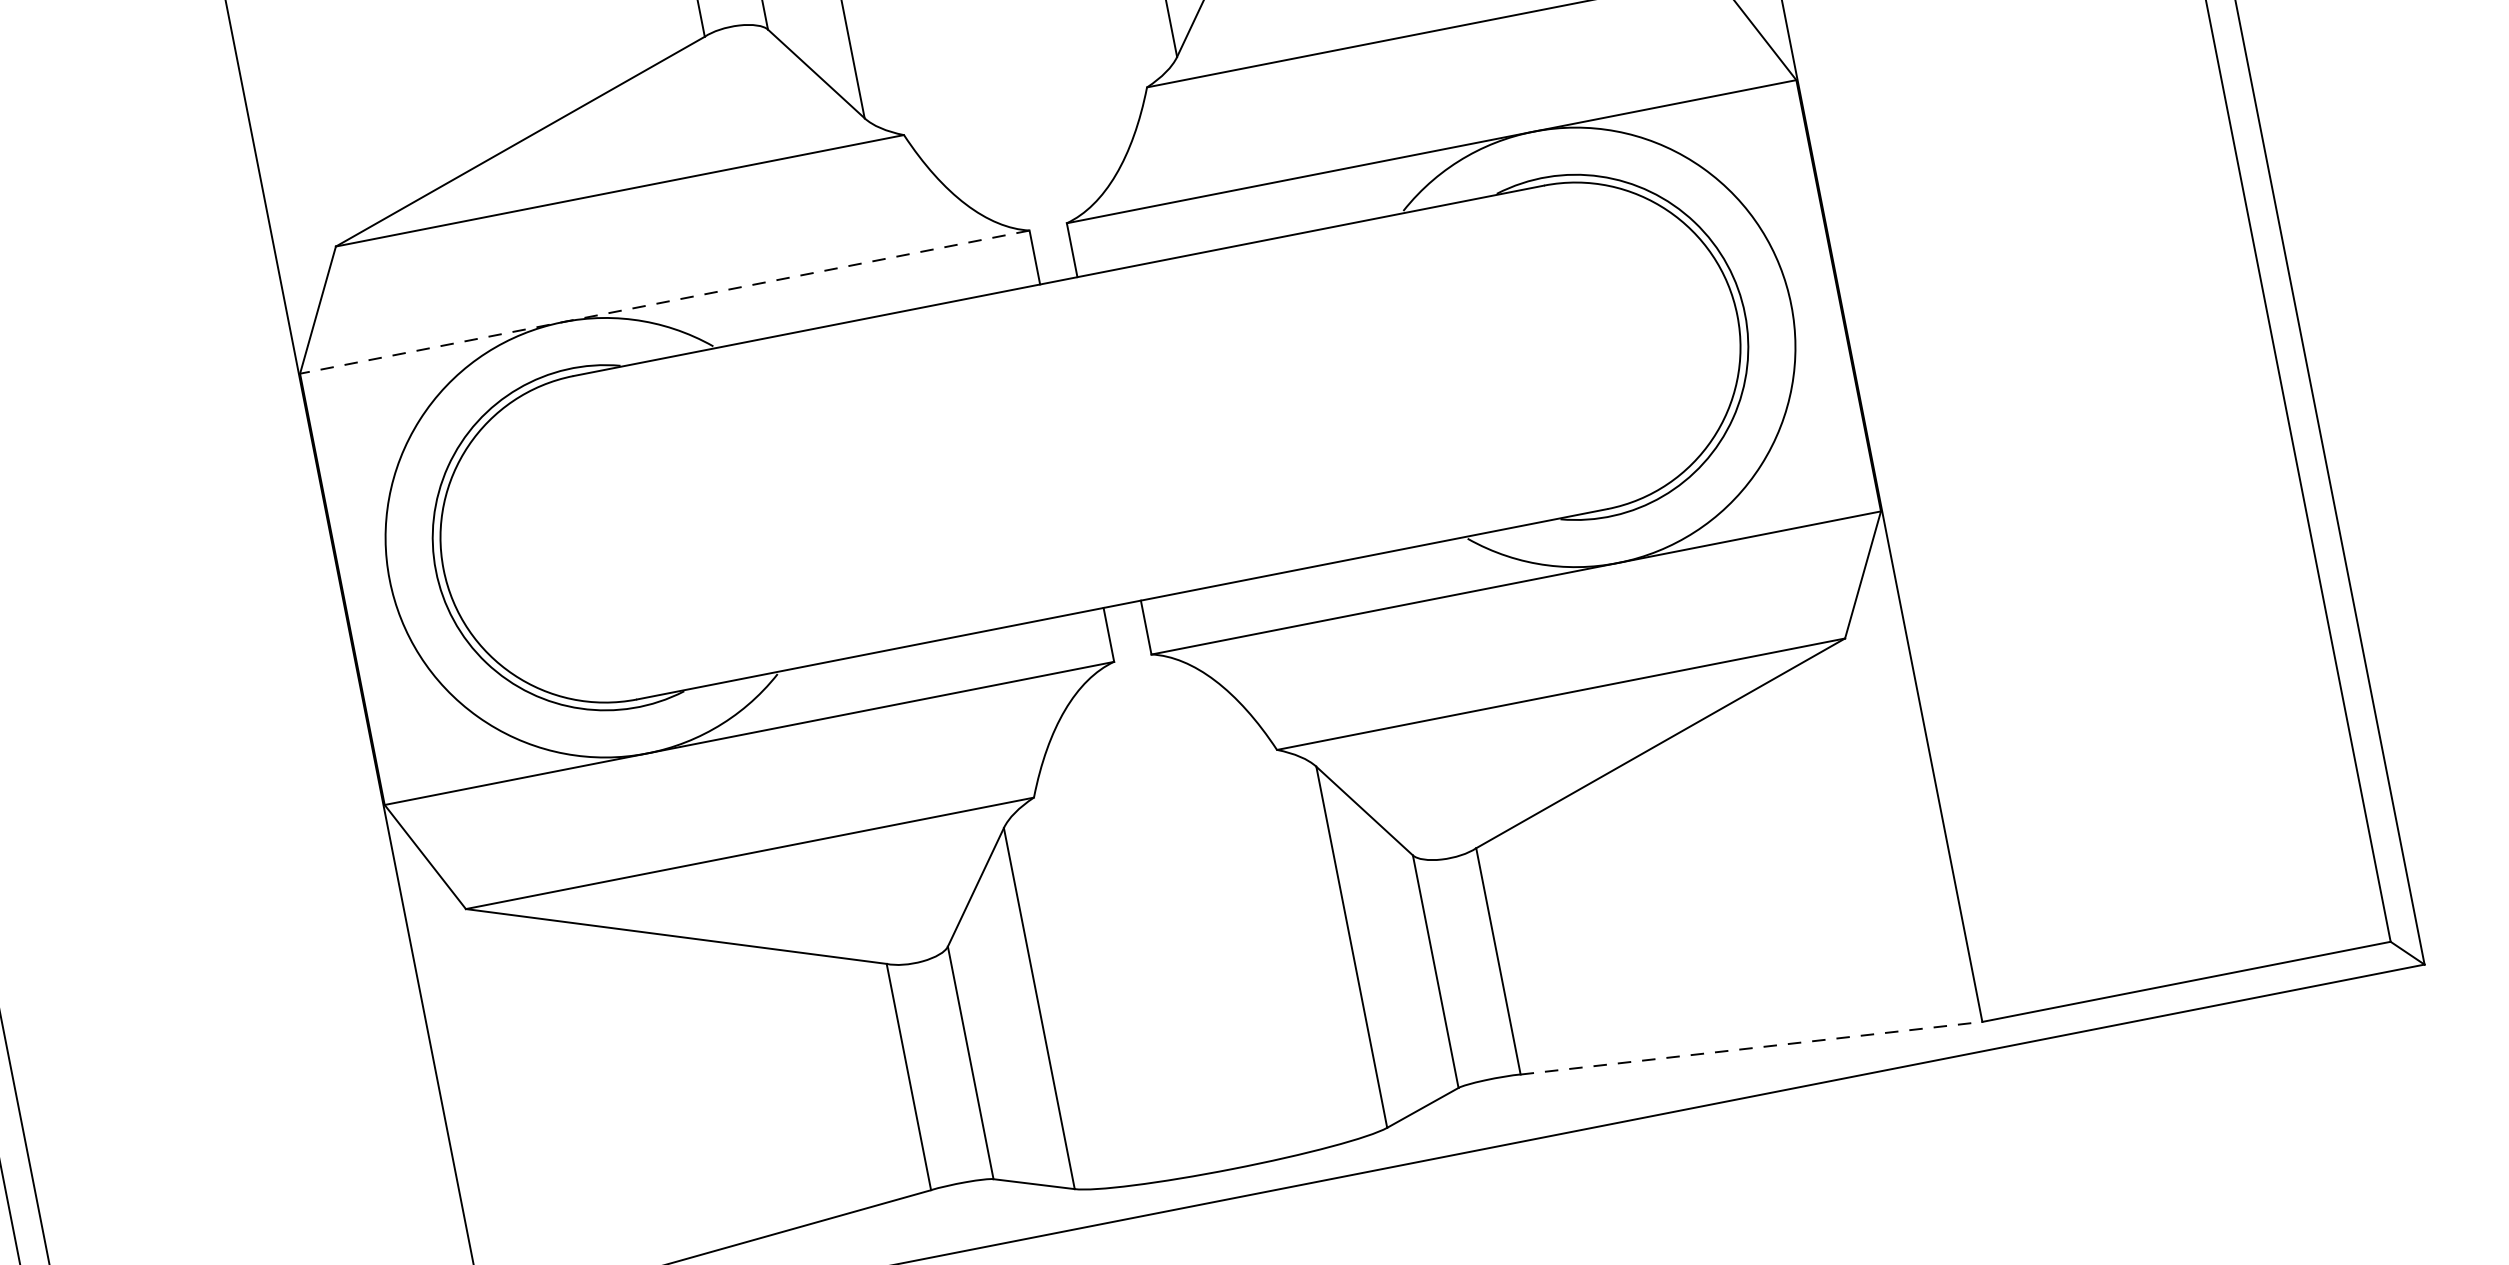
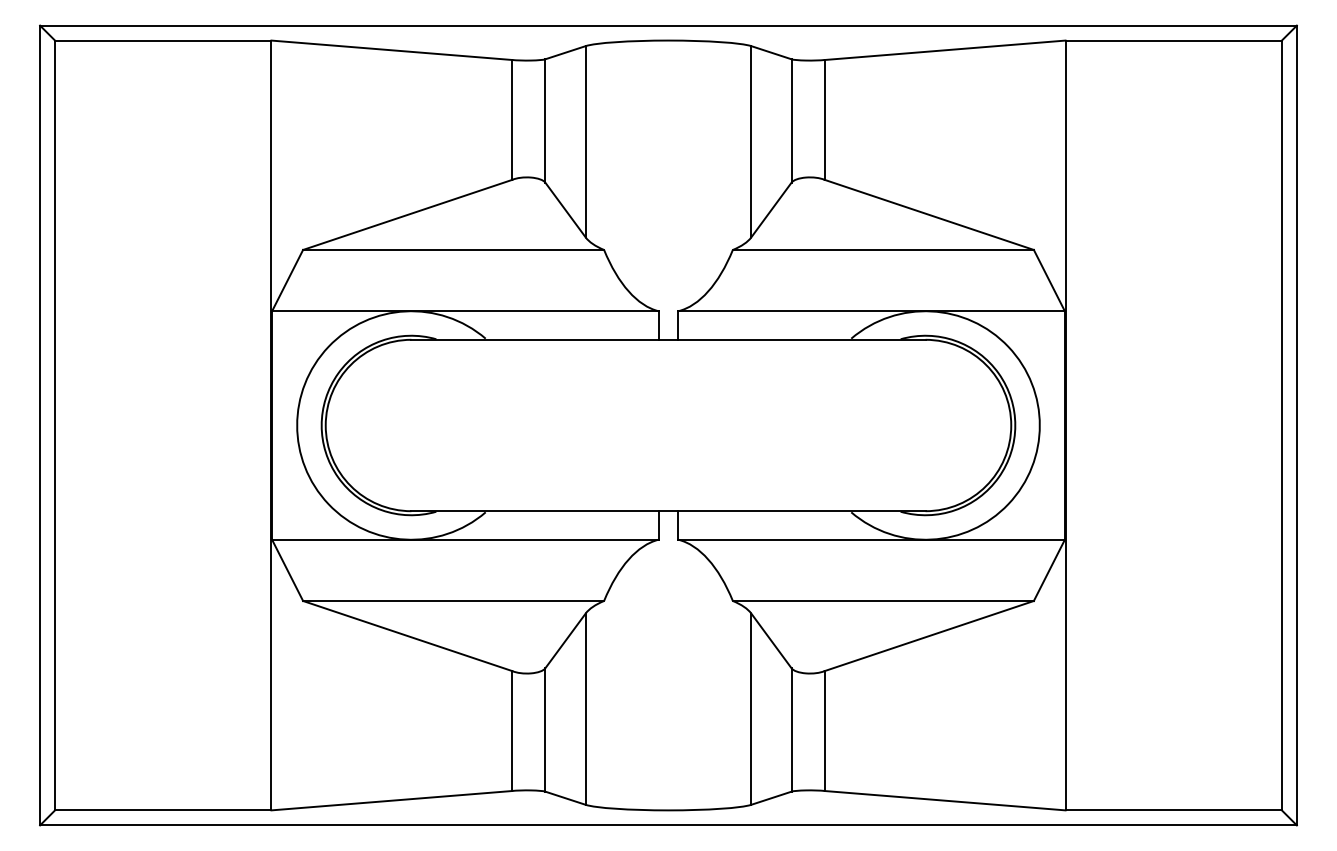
line: (663, 302) -> (464, 311), dashed -> solid
line: (1752, 1047) -> (945, 800), dashed -> solid

